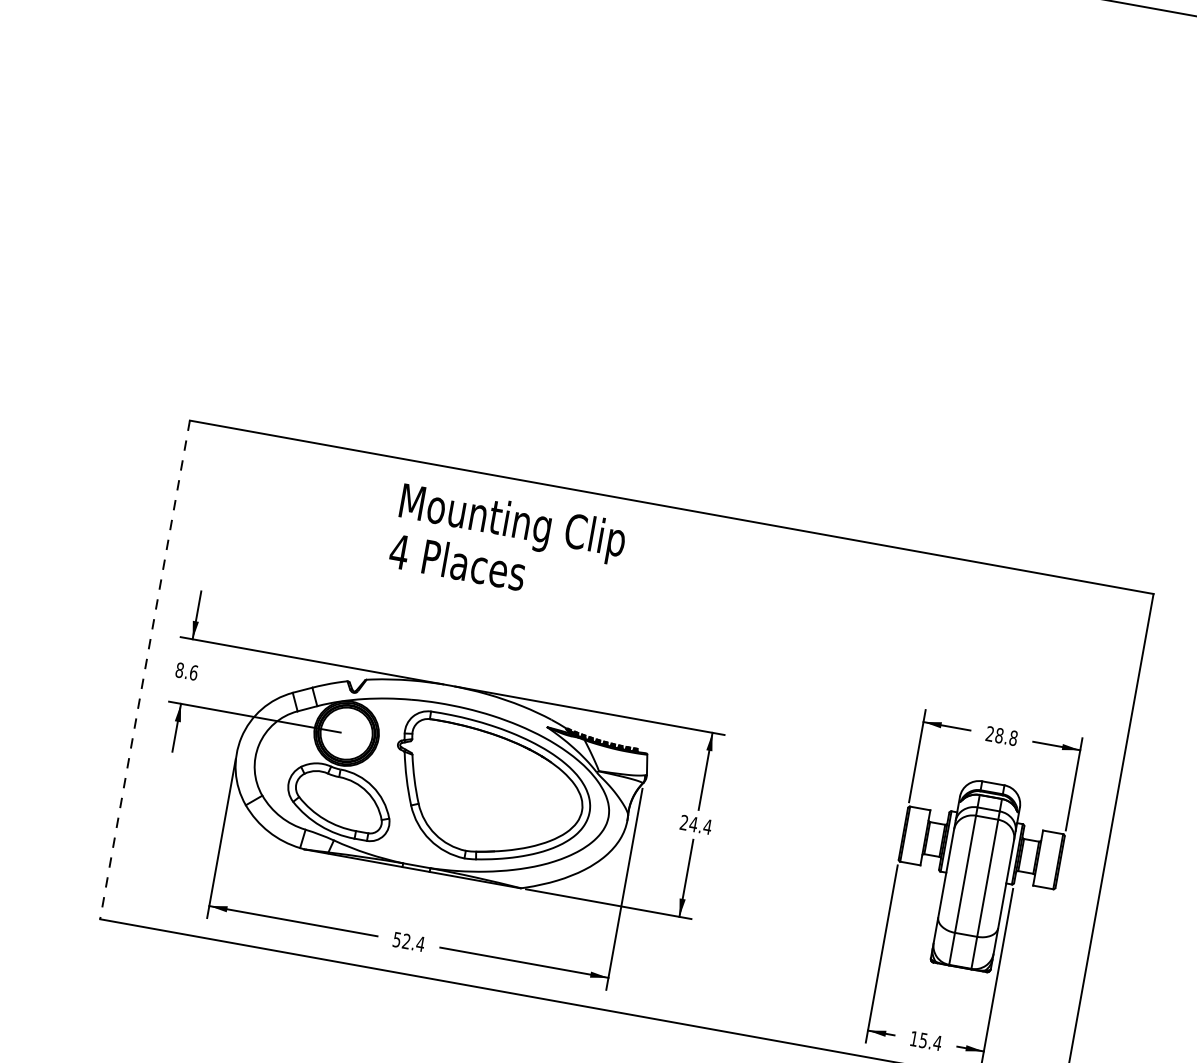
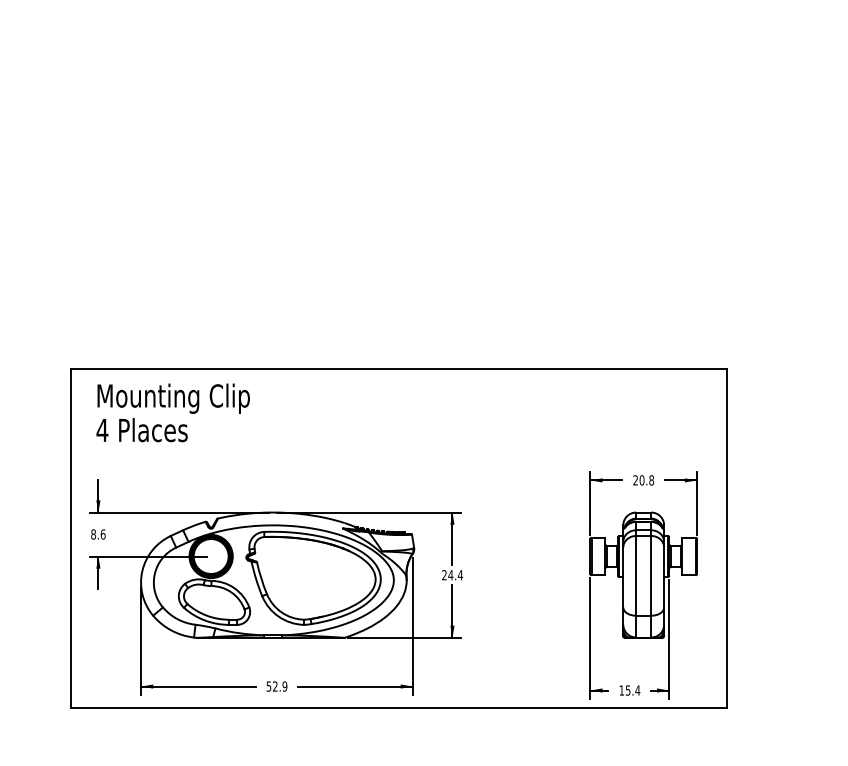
text: (507, 544) -> (172, 412), moved
line: (144, 670) -> (70, 538), dashed -> solid
text: (998, 735) -> (641, 480), 28.8 -> 20.8
text: (419, 943) -> (284, 686), 52.4 -> 52.9

